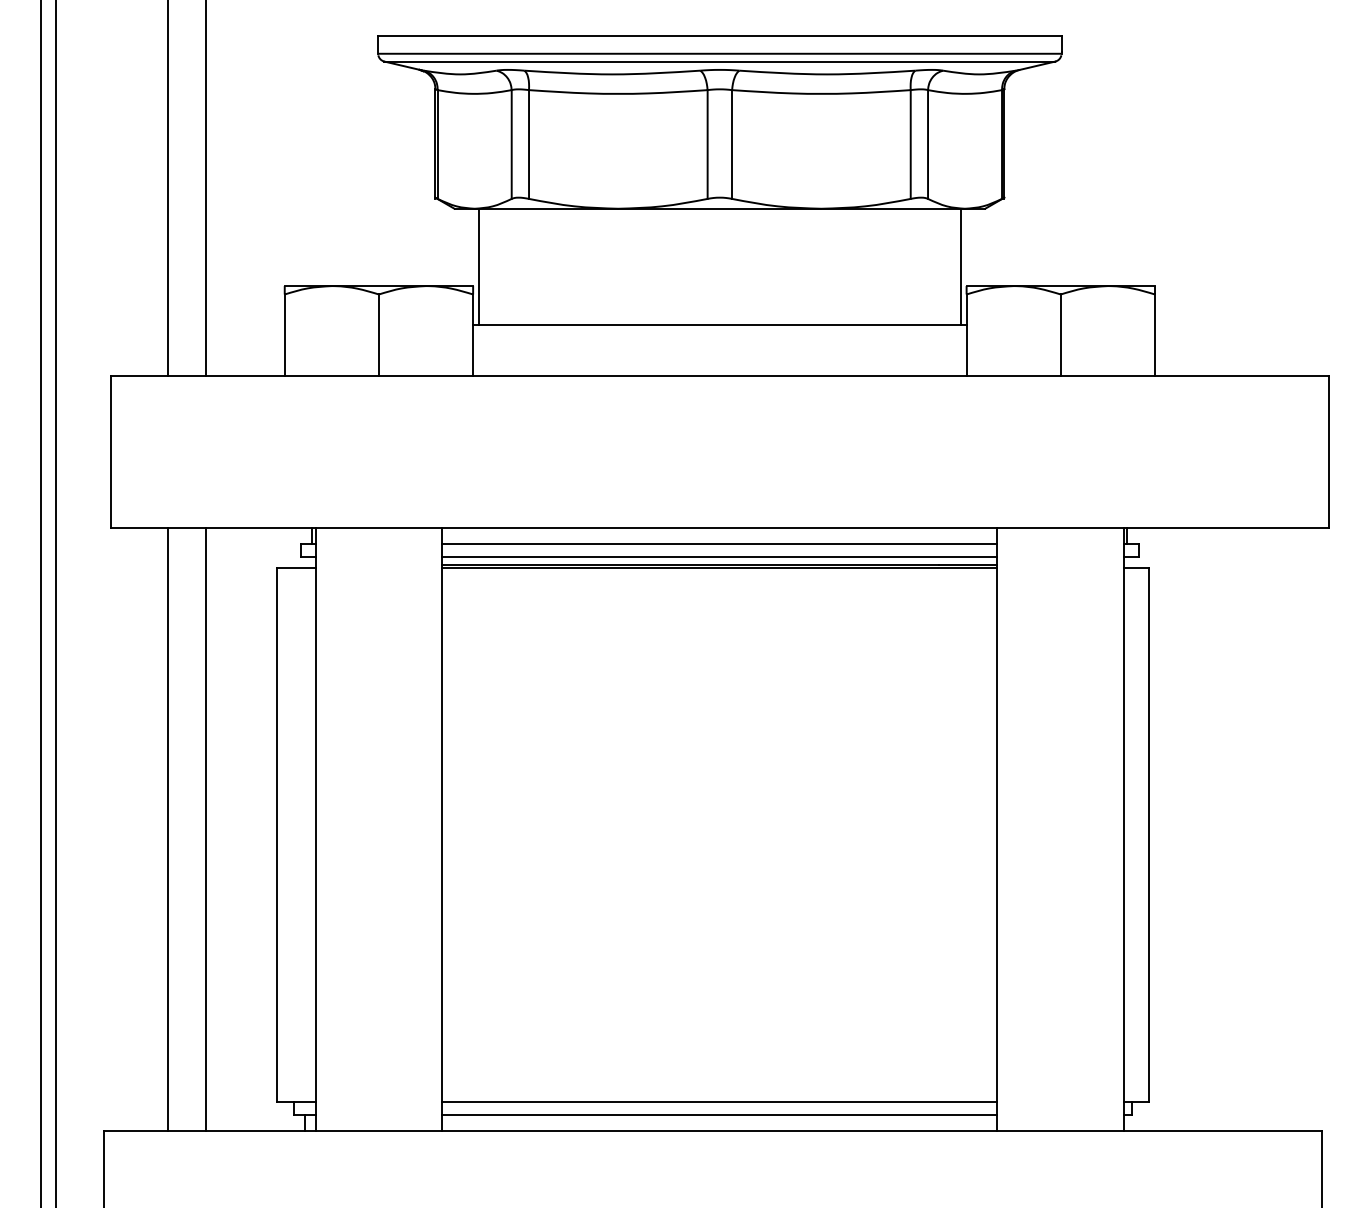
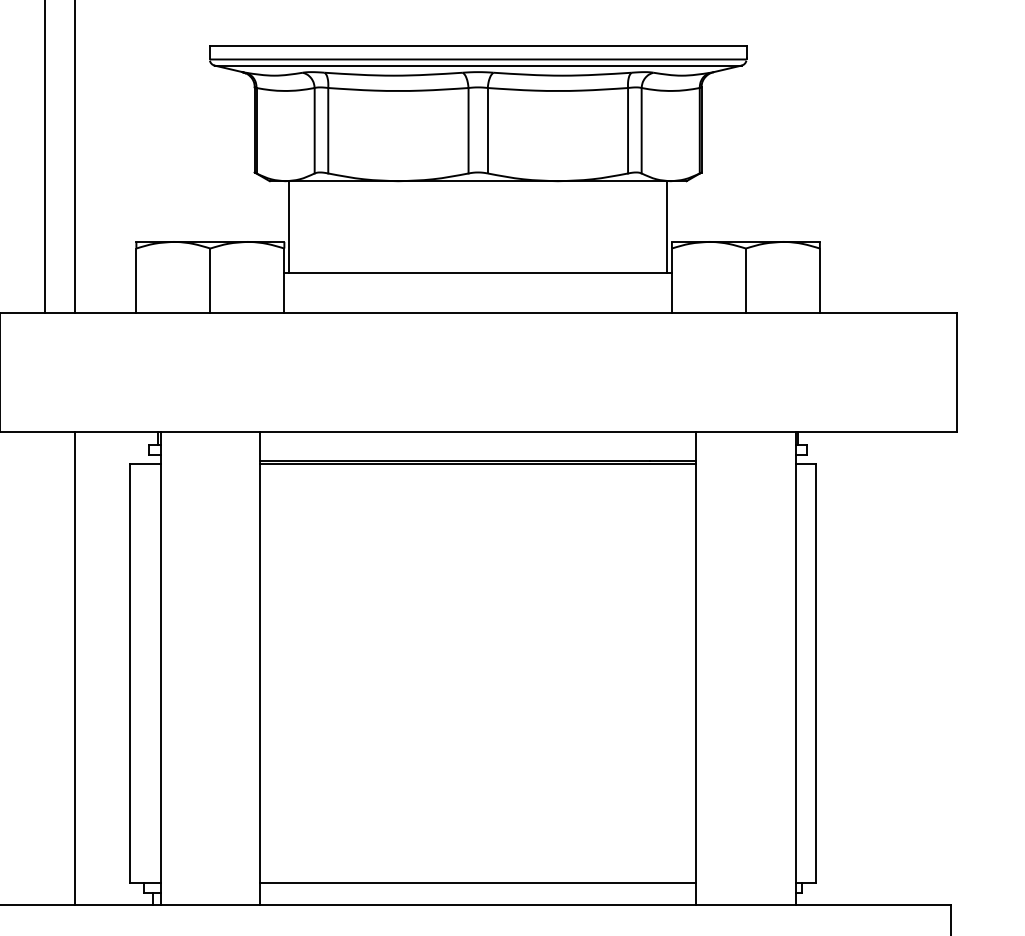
line: (719, 544) -> (477, 444), removed
line: (719, 557) -> (477, 455), removed
line: (168, 829) -> (45, 668), removed
line: (719, 1114) -> (477, 892), removed

